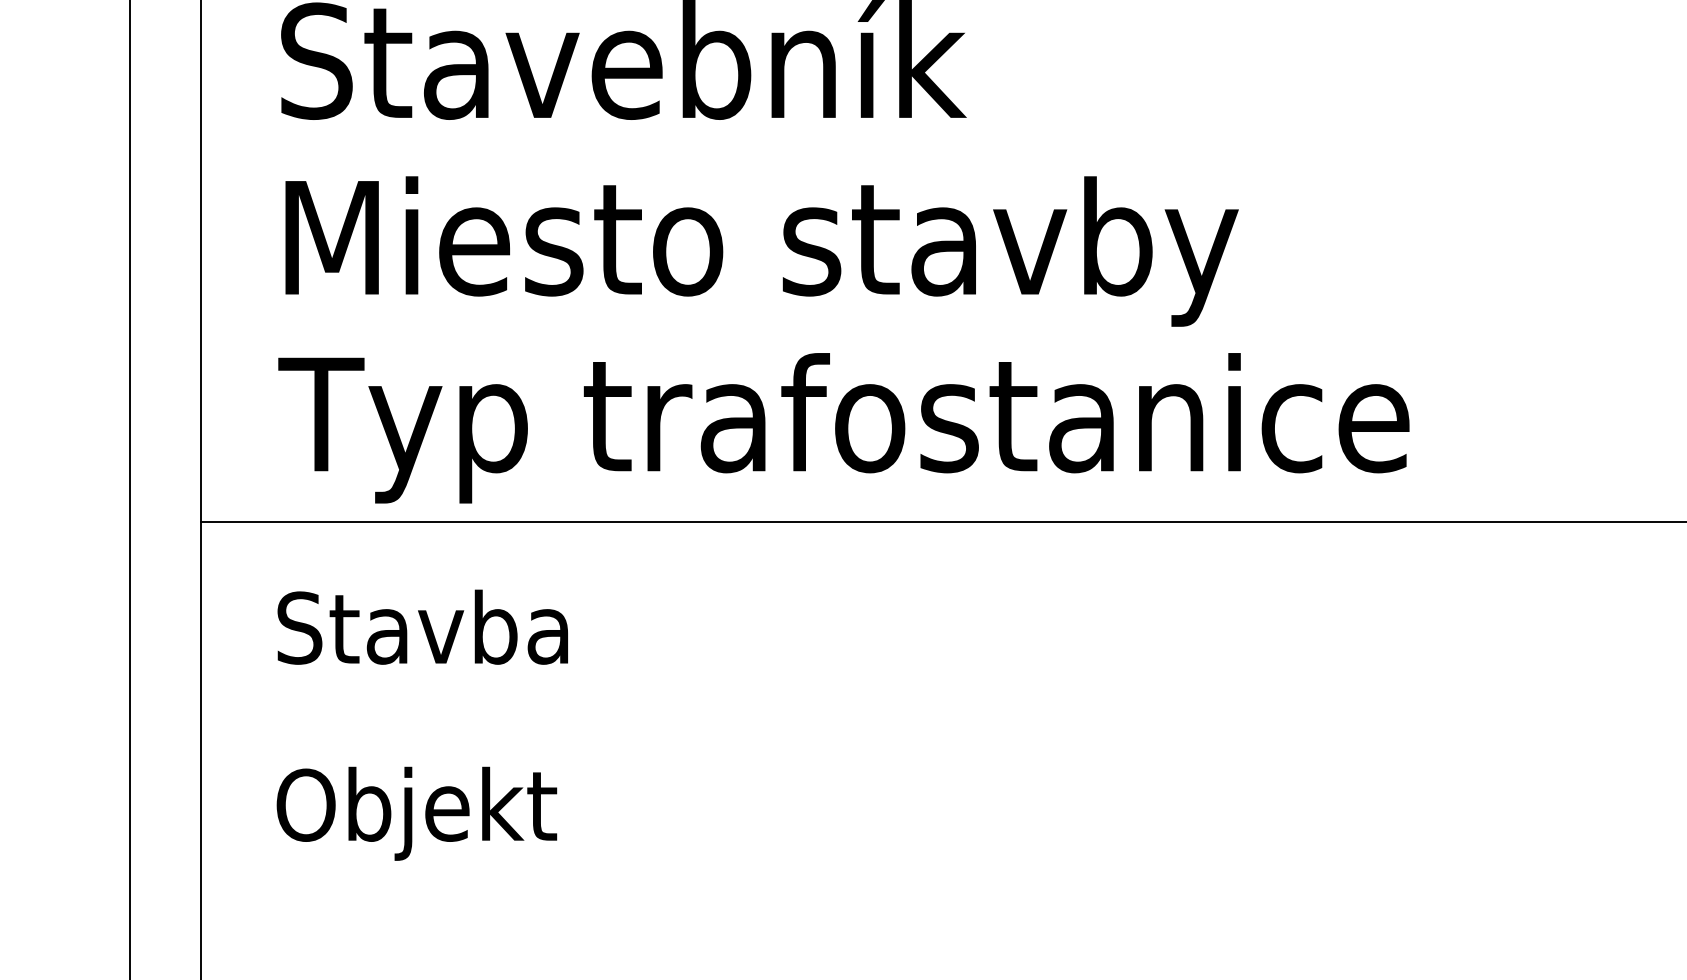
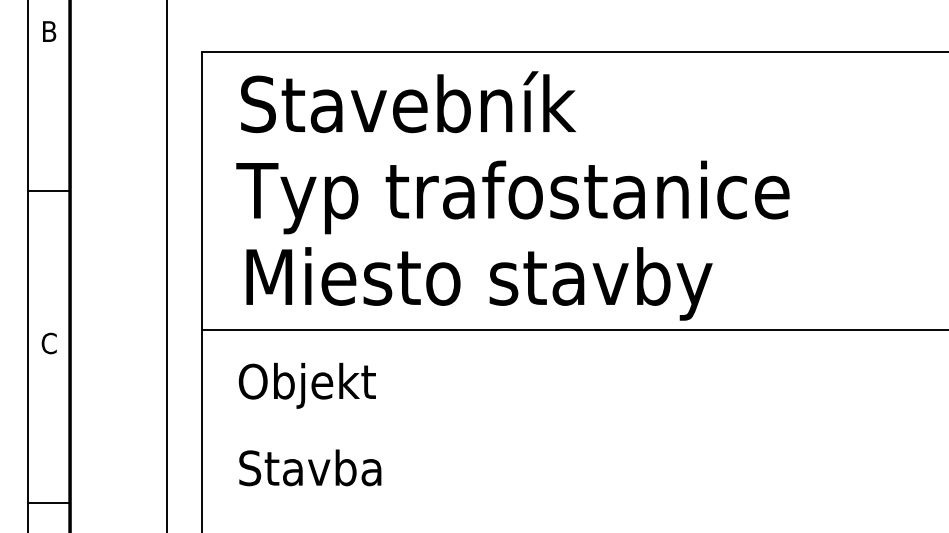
text: (836, 251) -> (512, 197), Miesto stavby -> Typ trafostanice
text: (842, 427) -> (515, 283), Typ trafostanice -> Miesto stavby
text: (421, 635) -> (309, 385), Stavba -> Objekt
text: (421, 813) -> (309, 472), Objekt -> Stavba

